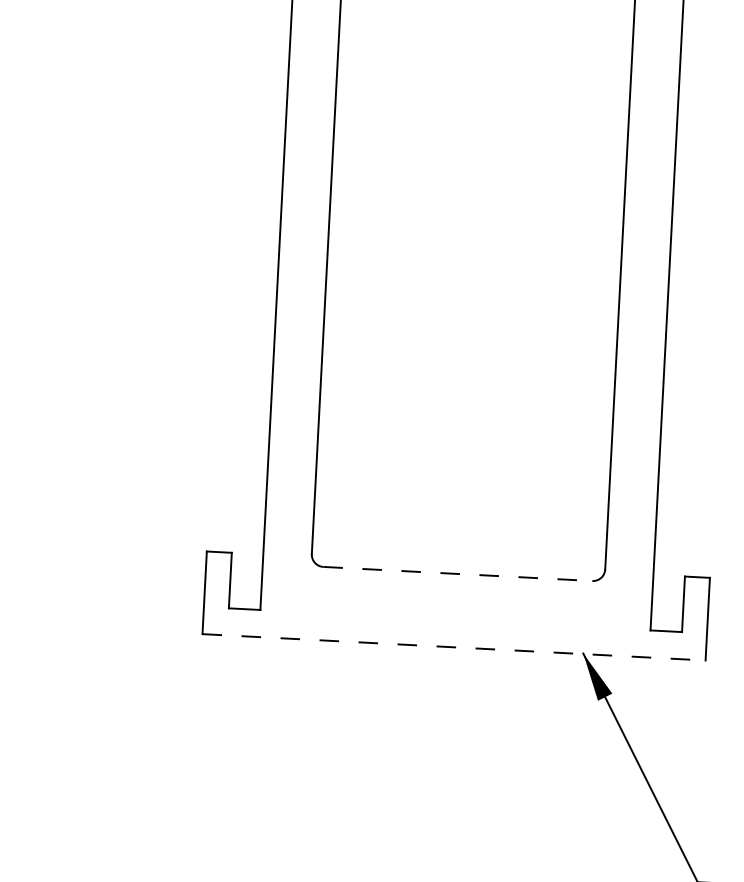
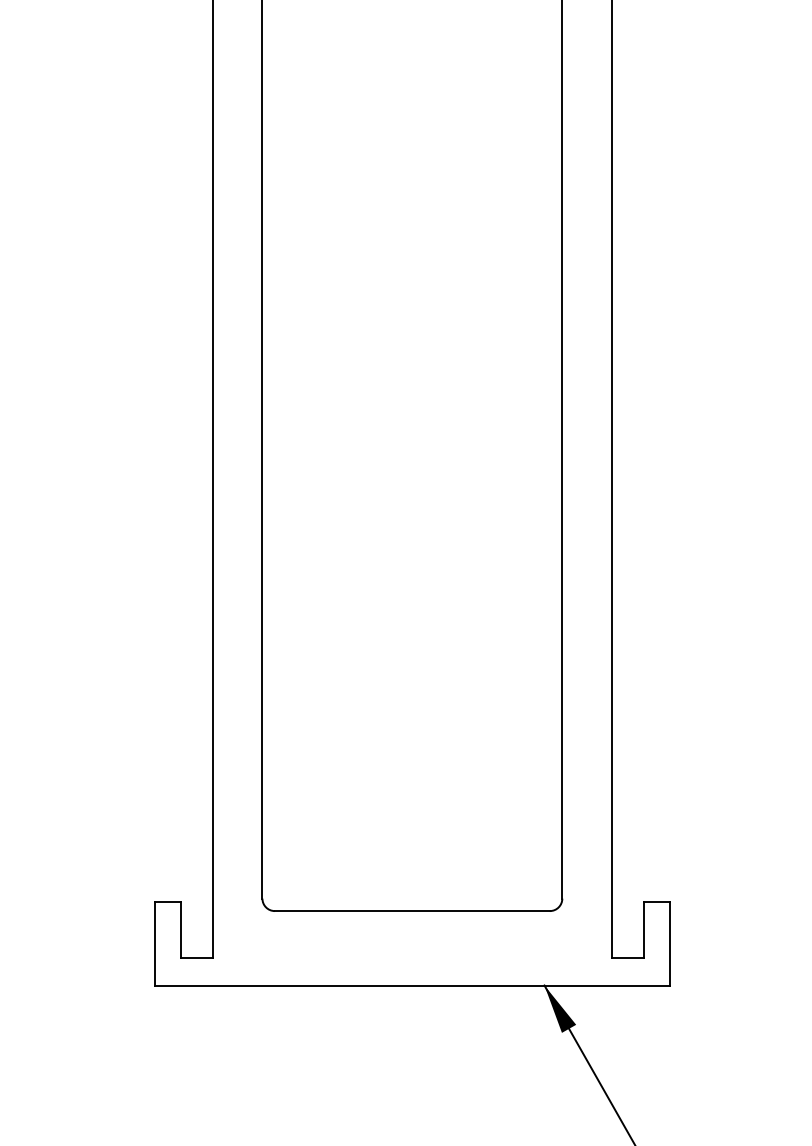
line: (457, 574) -> (412, 911), dashed -> solid
line: (454, 647) -> (412, 986), dashed -> solid

